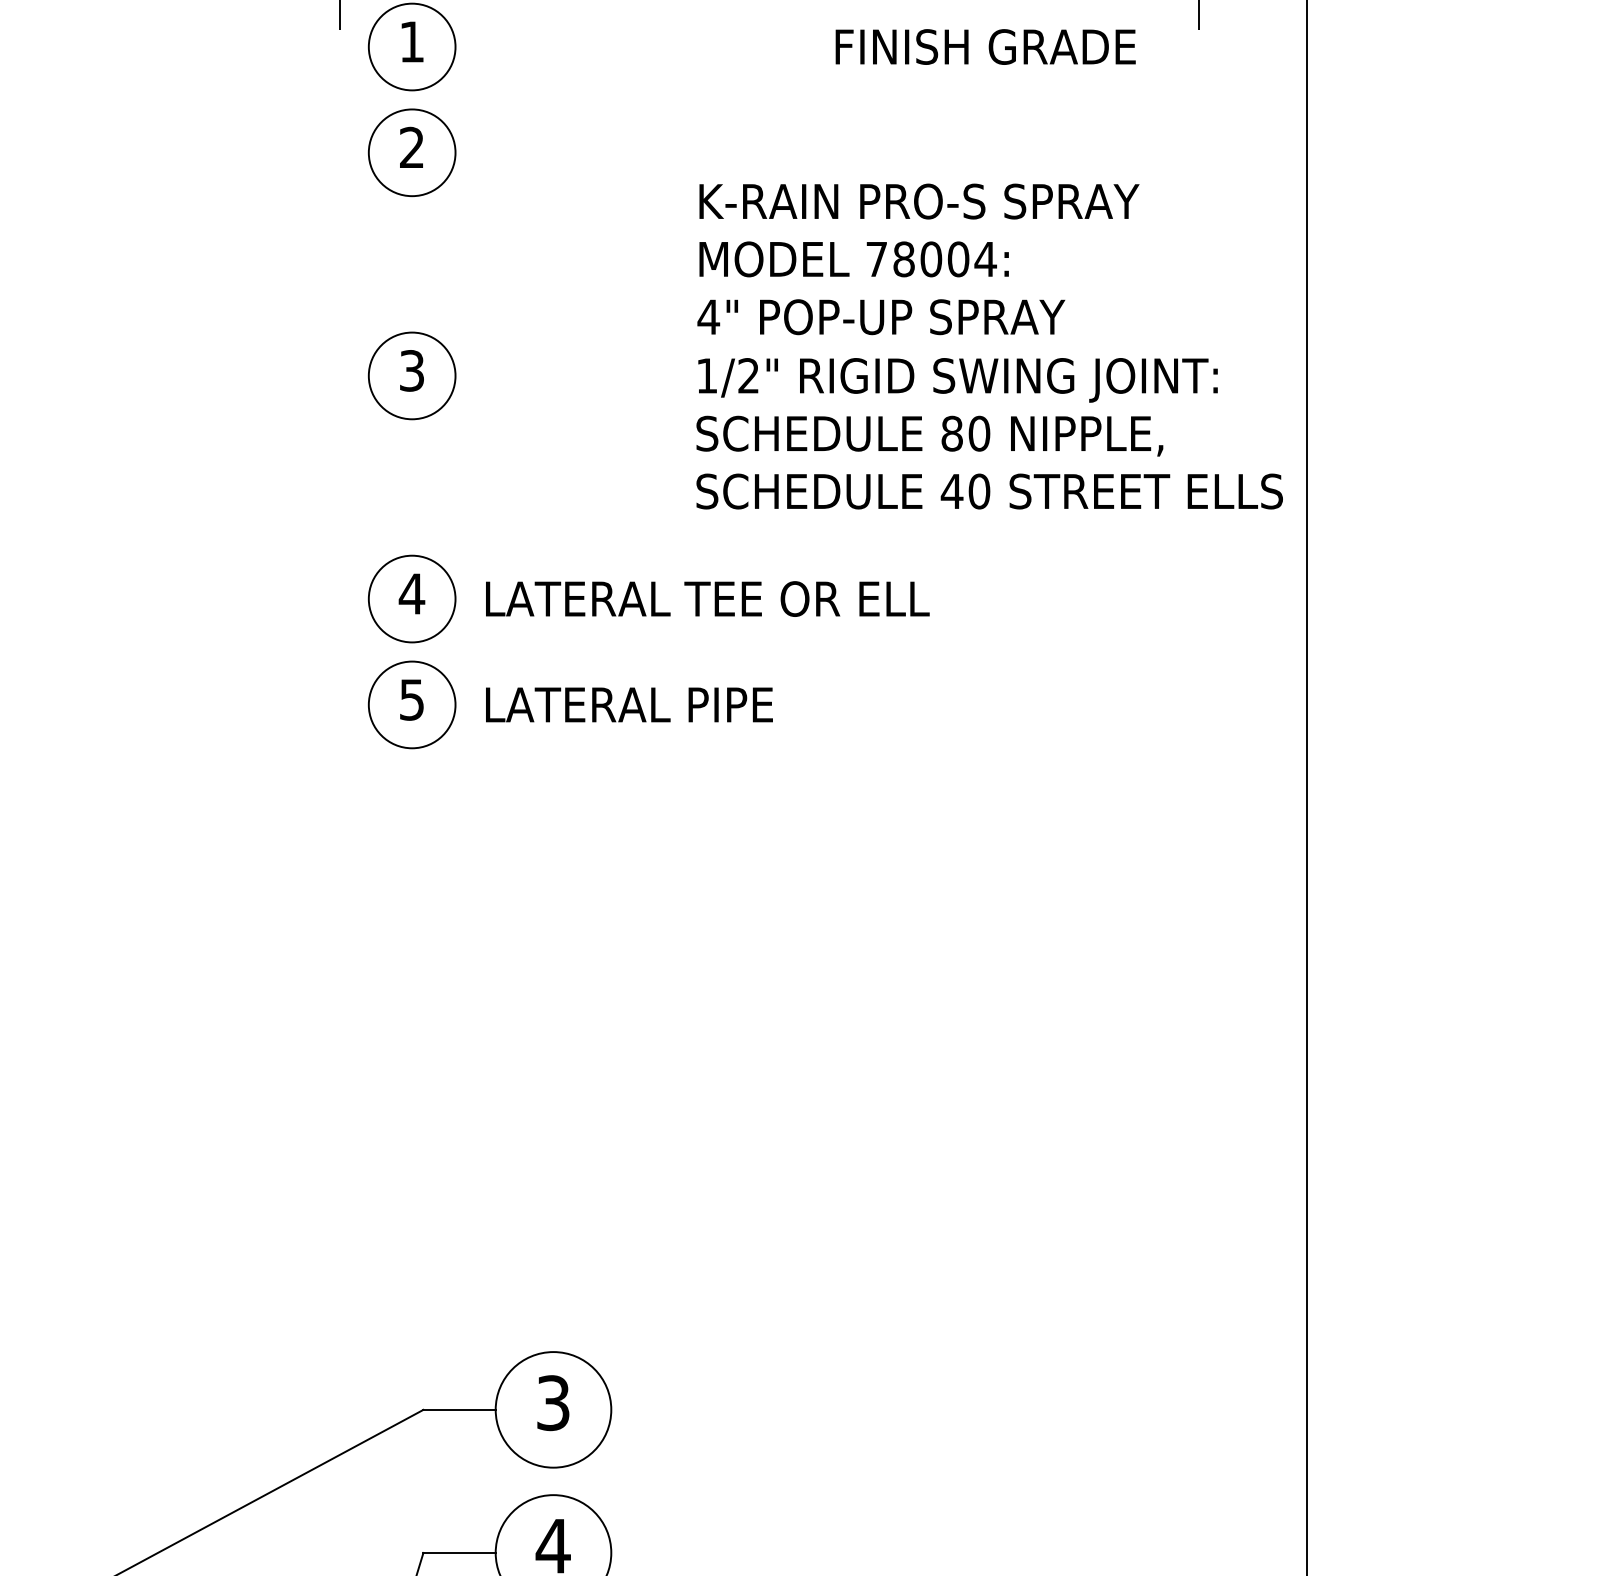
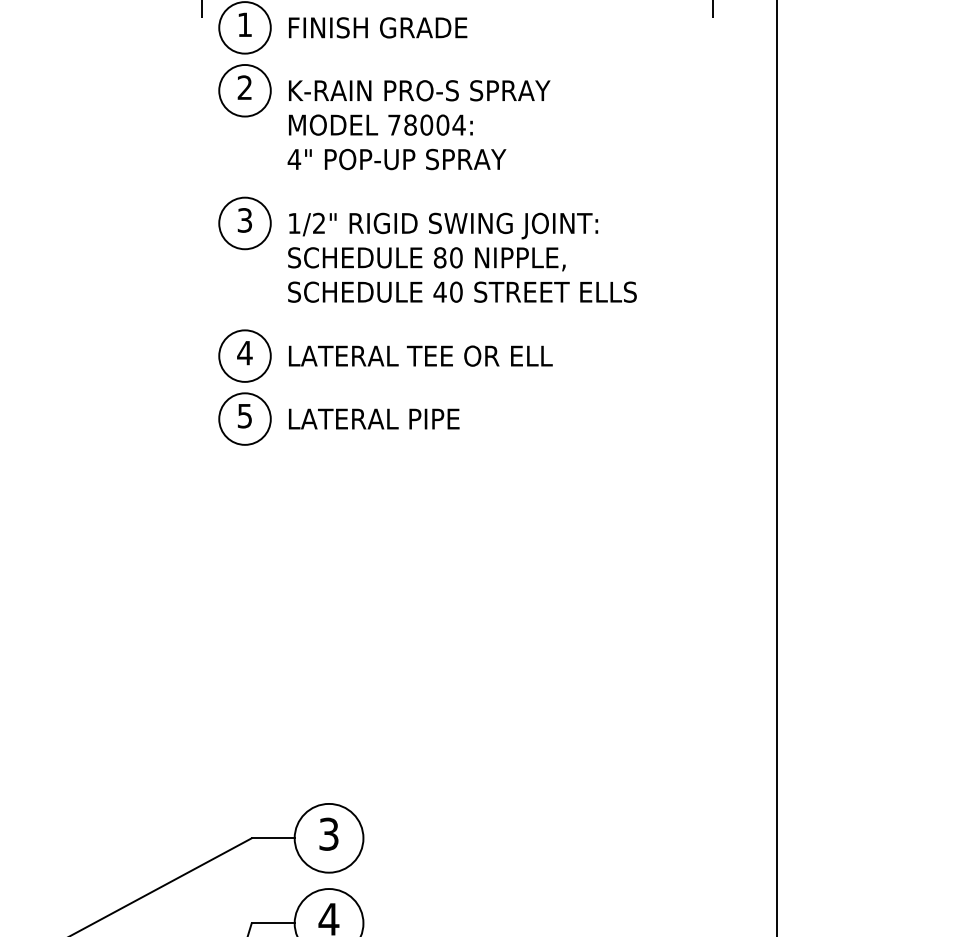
text: (986, 46) -> (378, 27), moved
text: (917, 259) -> (418, 125), moved
text: (989, 433) -> (462, 257), moved

